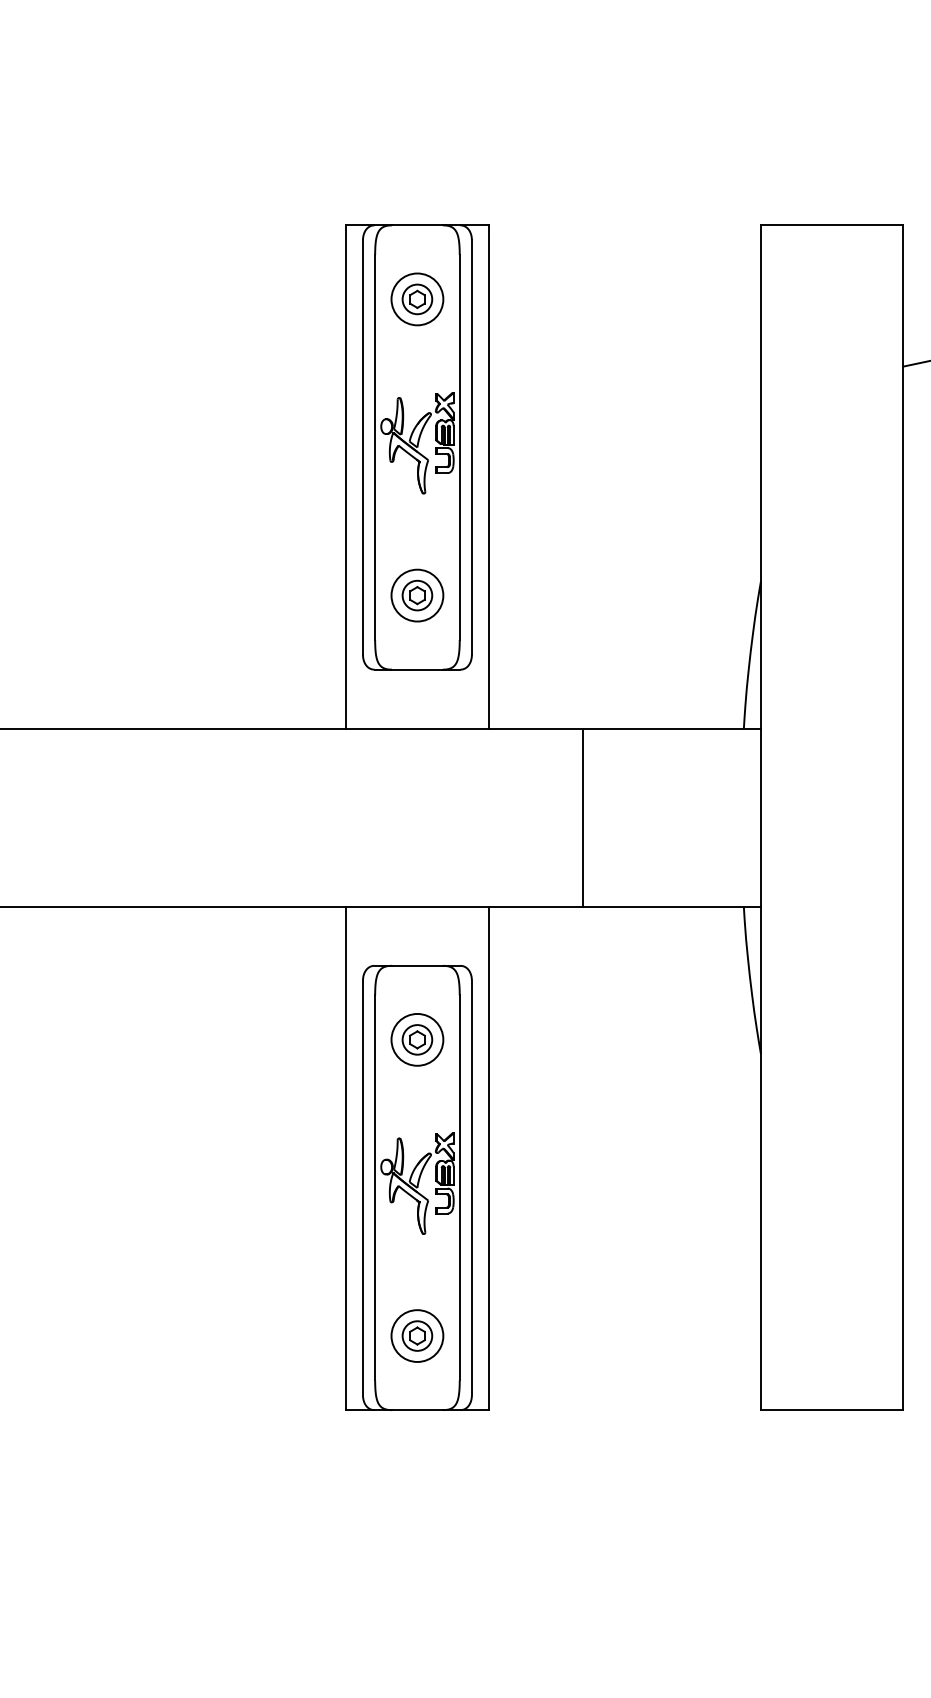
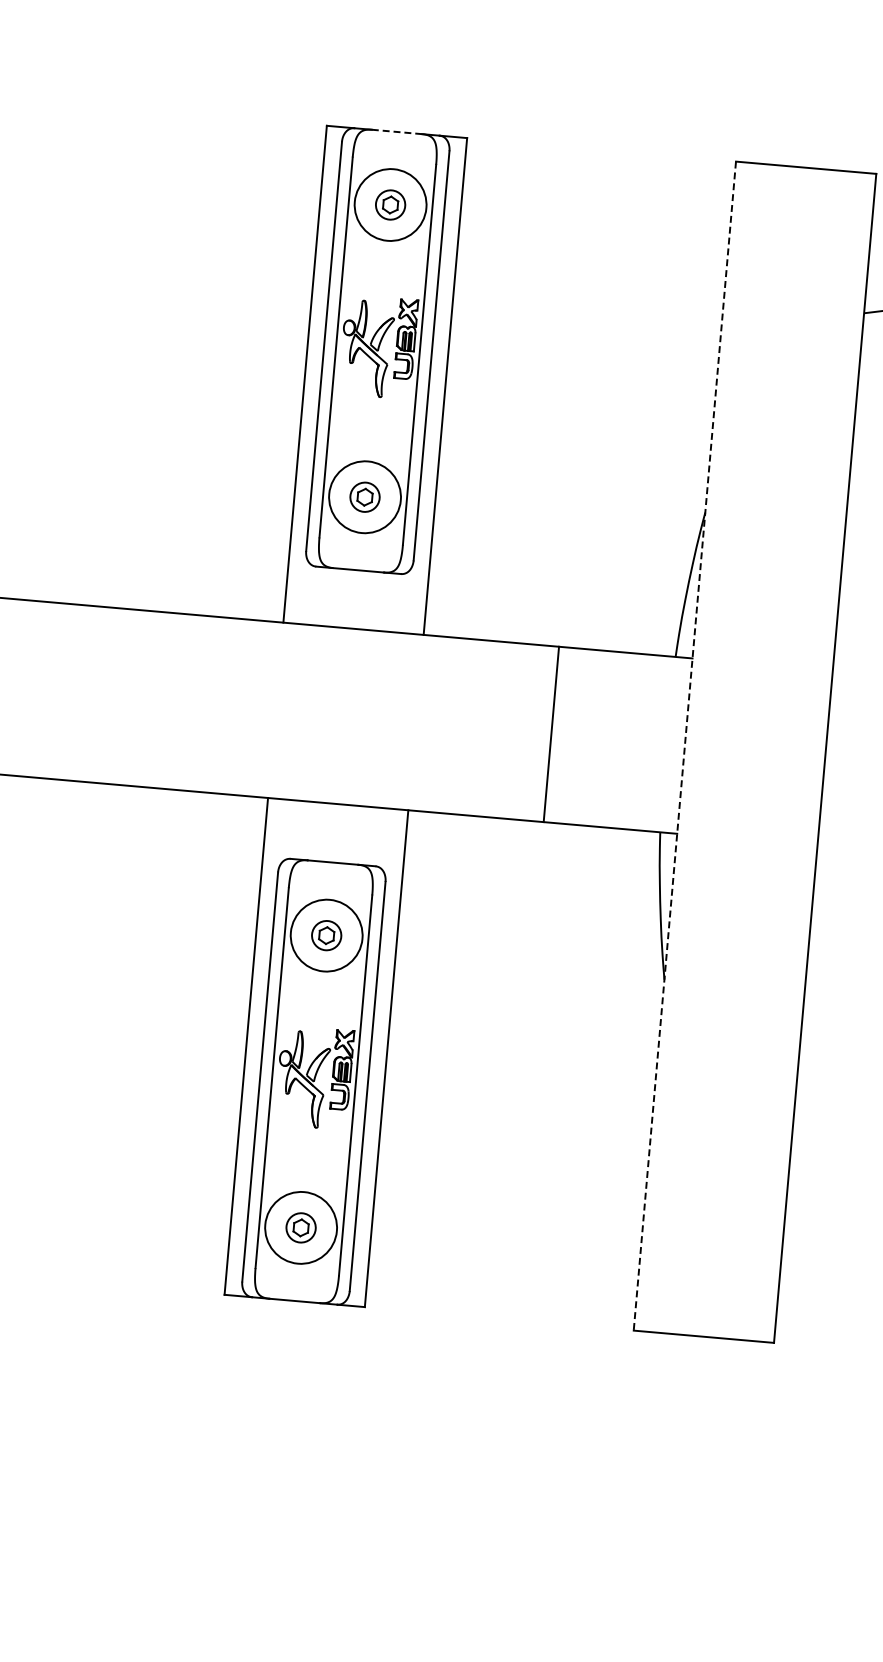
line: (416, 225) -> (396, 131), solid -> dashed
circle: (417, 299) -> (390, 205), size x1.4
circle: (417, 595) -> (365, 497), size x1.4
line: (582, 817) -> (551, 734), moved
line: (761, 818) -> (685, 746), solid -> dashed
circle: (417, 1039) -> (326, 935), size x1.4
circle: (417, 1335) -> (301, 1227), size x1.4

